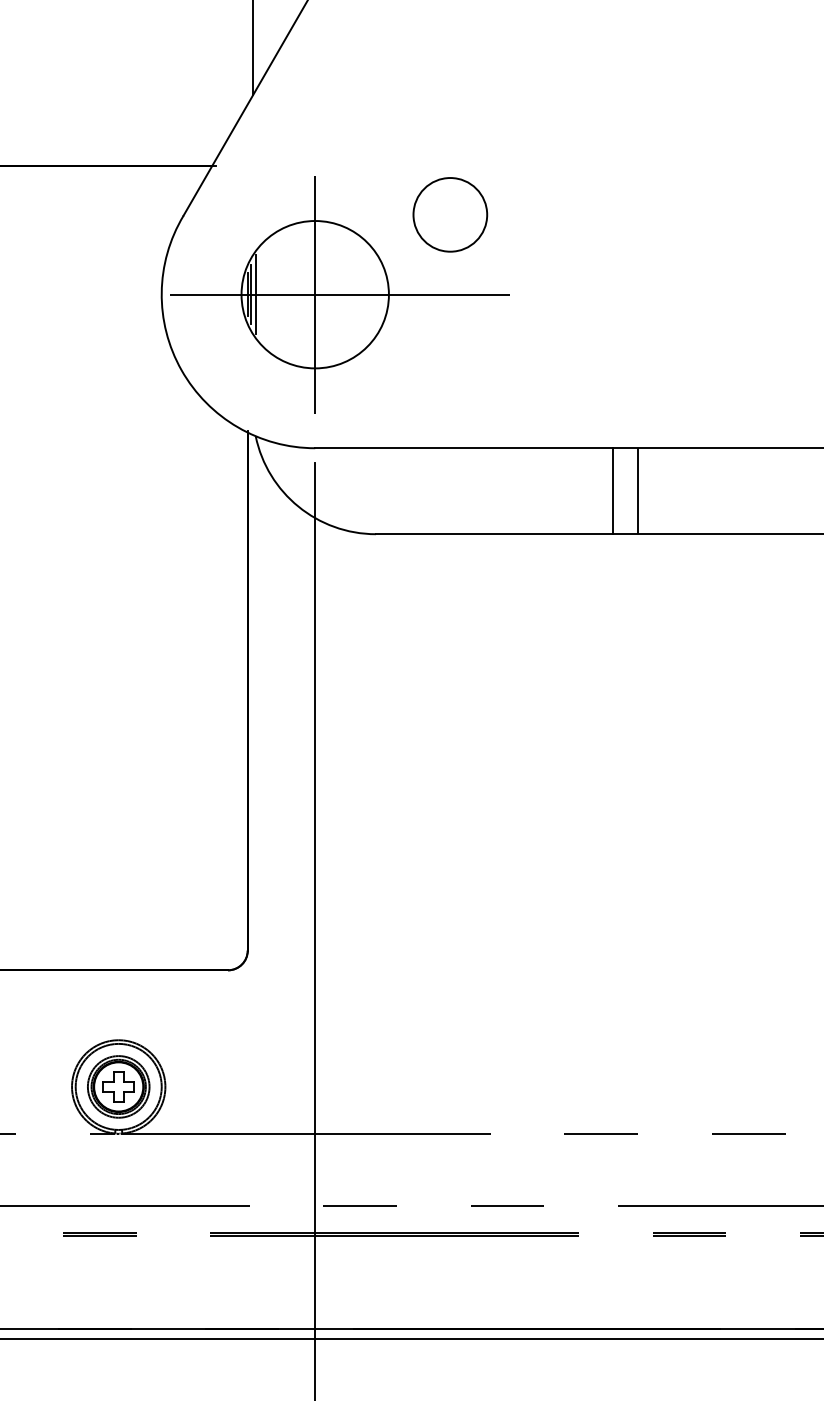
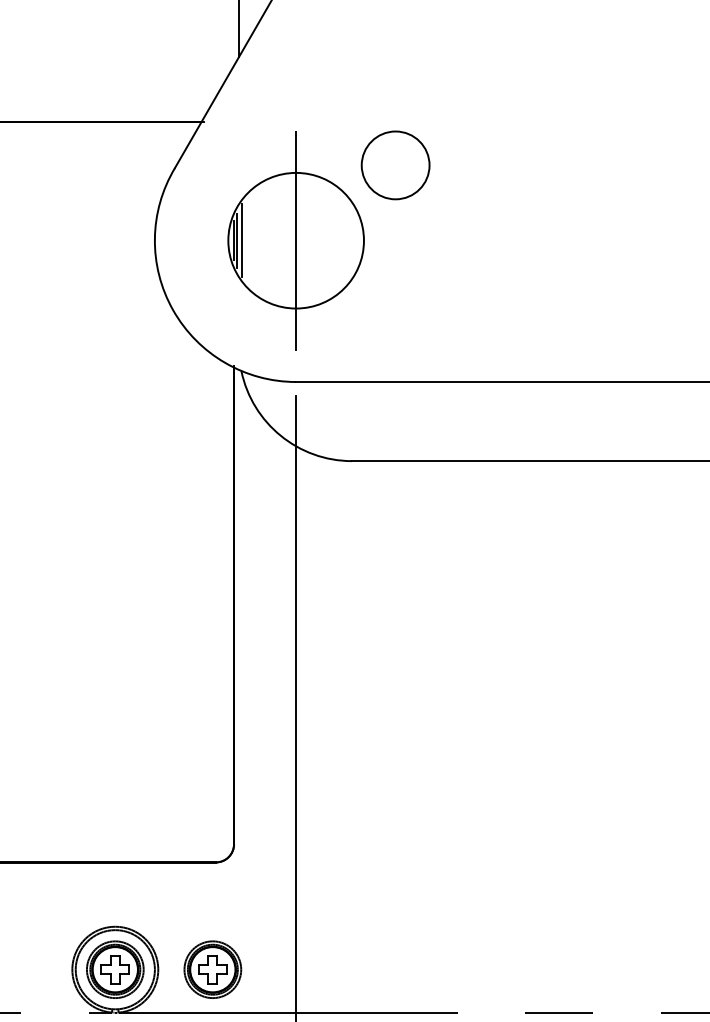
circle: (450, 214) -> (395, 165), moved
line: (339, 294) -> (318, 240), removed
line: (613, 491) -> (570, 421), removed
line: (637, 491) -> (592, 421), removed
part: (224, 1086) -> (212, 969), added

